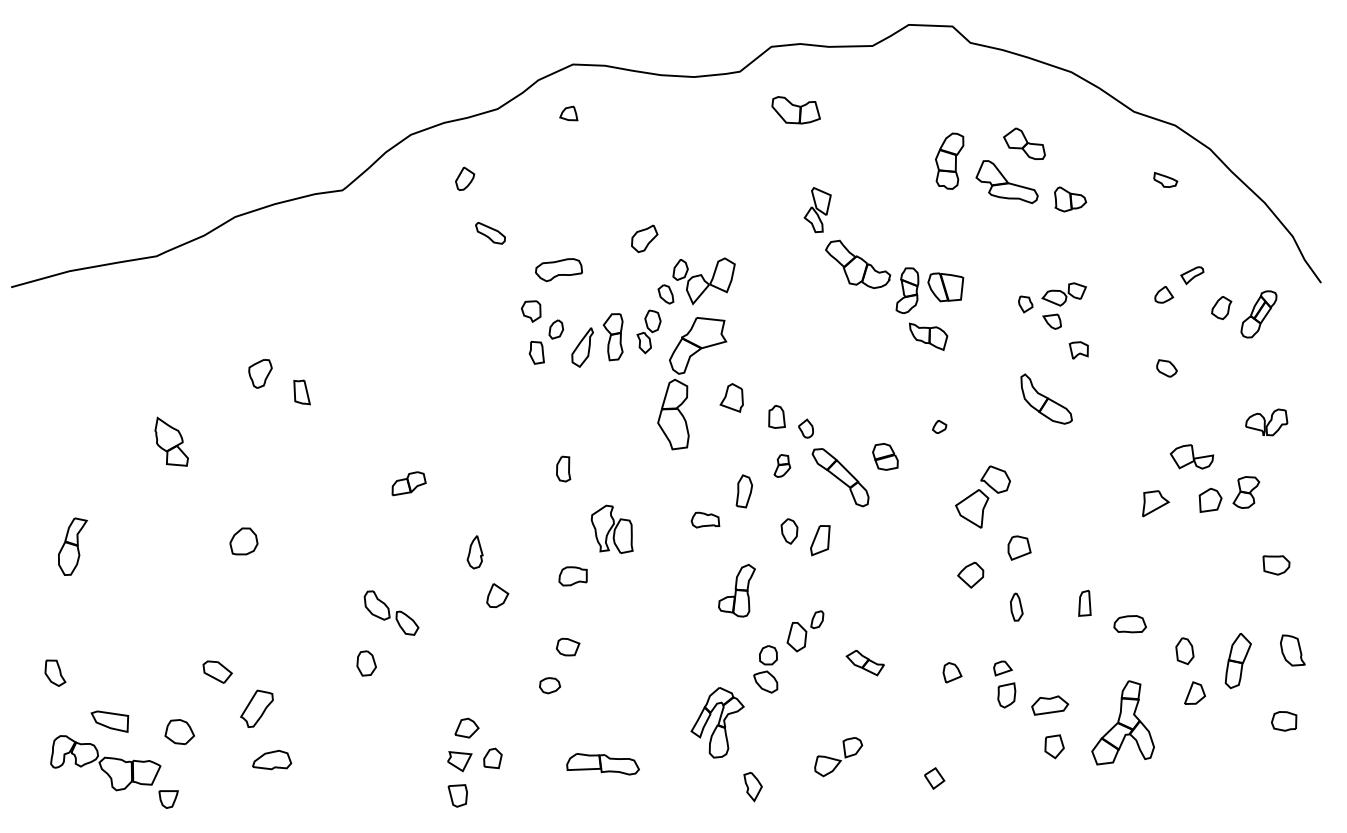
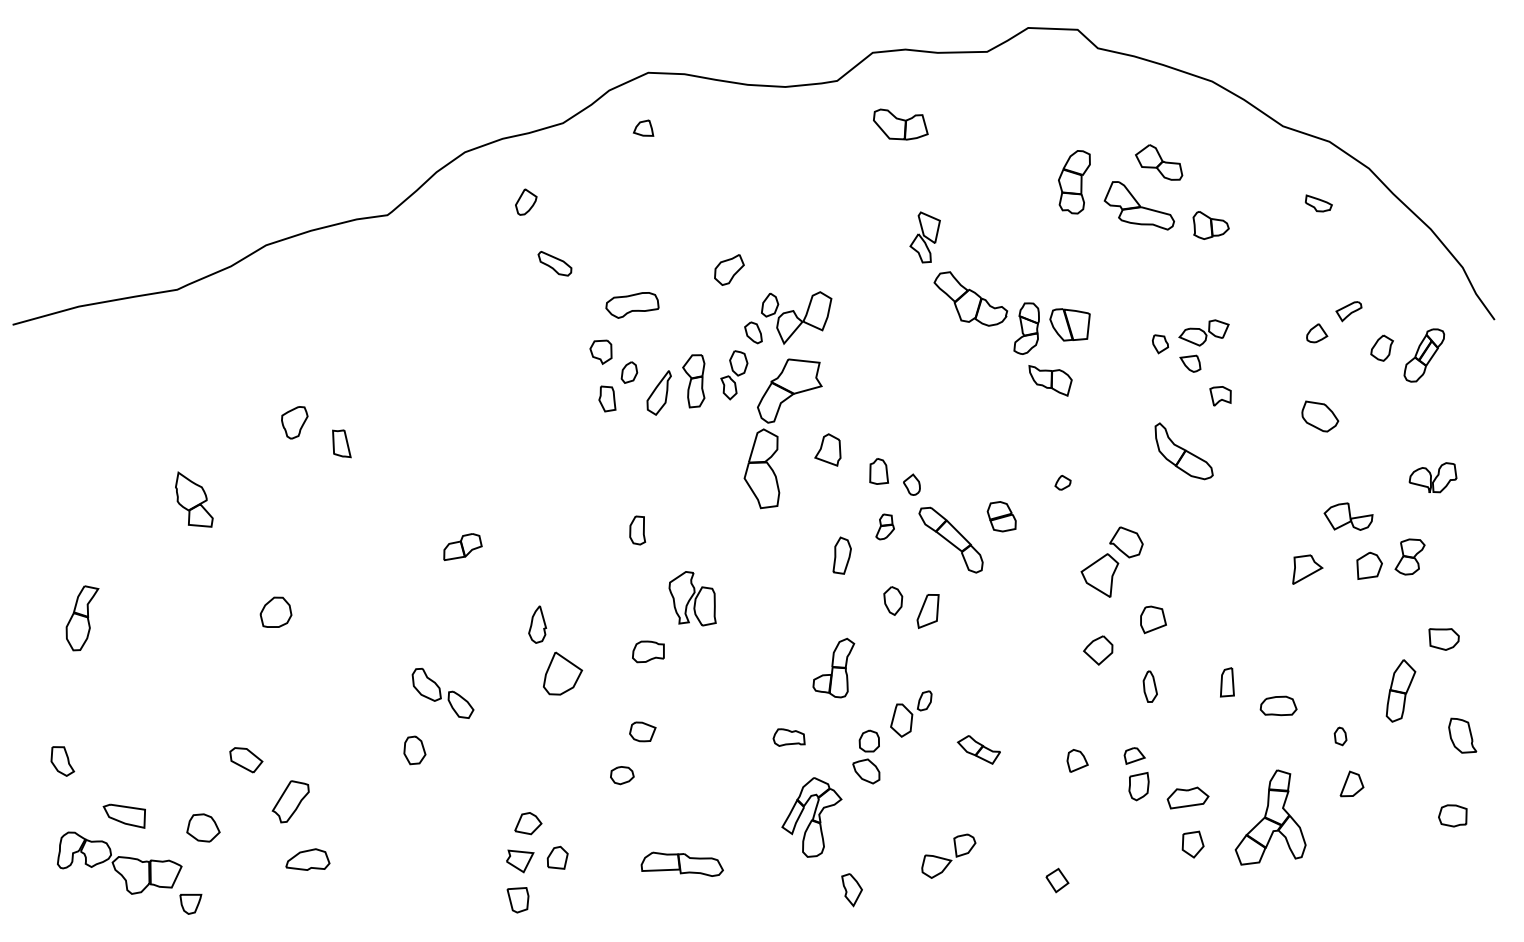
part: (1166, 368) -> (1319, 416), size x1.6
part: (705, 519) -> (789, 736), moved
part: (497, 595) -> (562, 673), size x1.6
part: (1184, 650) -> (1340, 735), size x0.6
part: (1237, 661) -> (1400, 691), moved

